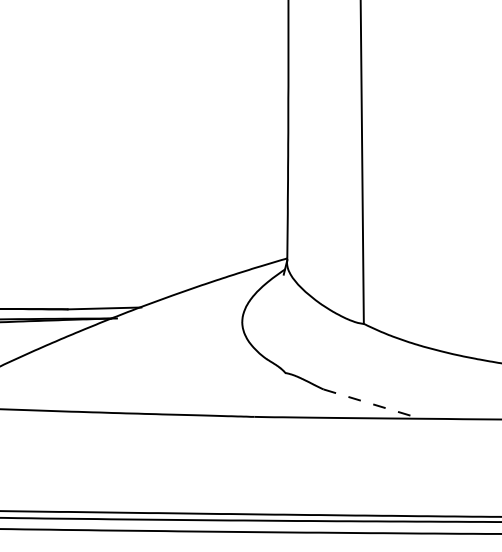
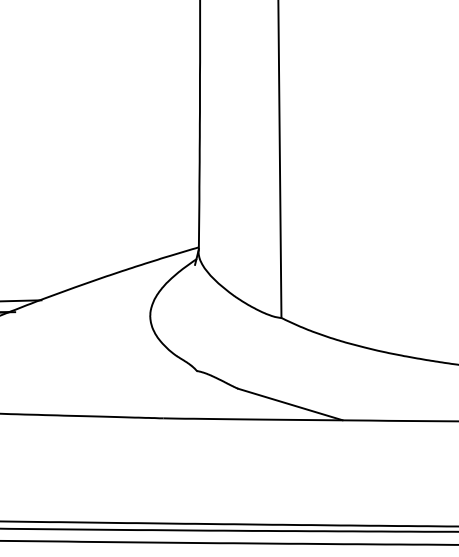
line: (372, 404) -> (290, 404), dashed -> solid

